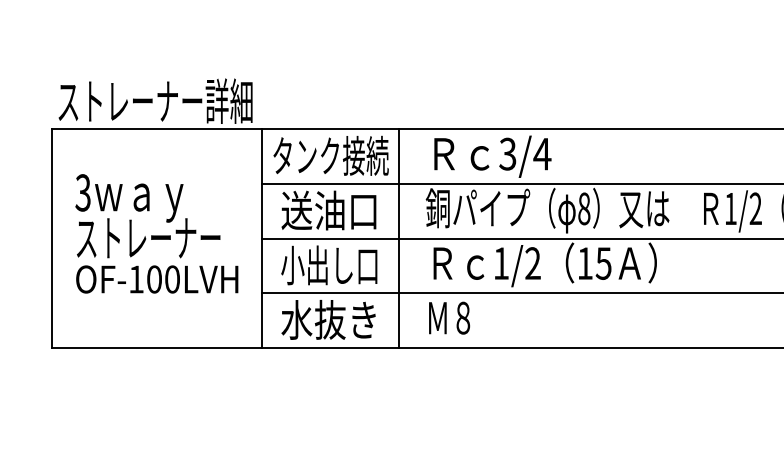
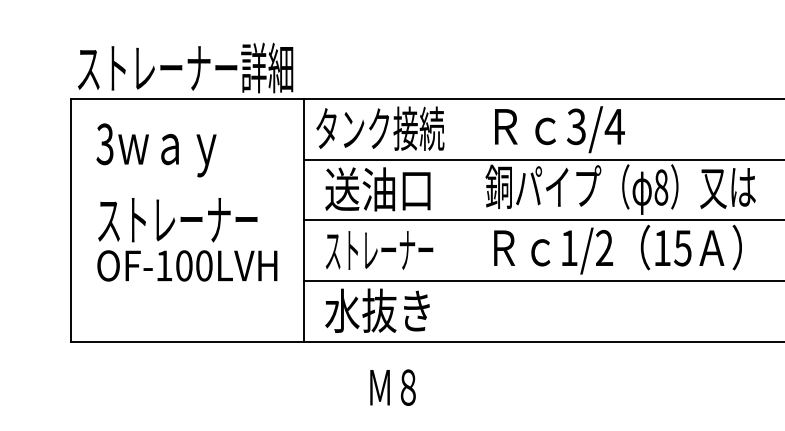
text: (129, 198) -> (156, 150), moved
line: (398, 238) -> (455, 220), removed
text: (329, 265) -> (378, 250), 小出し口 -> ストレーナー
text: (449, 317) -> (392, 386), moved

